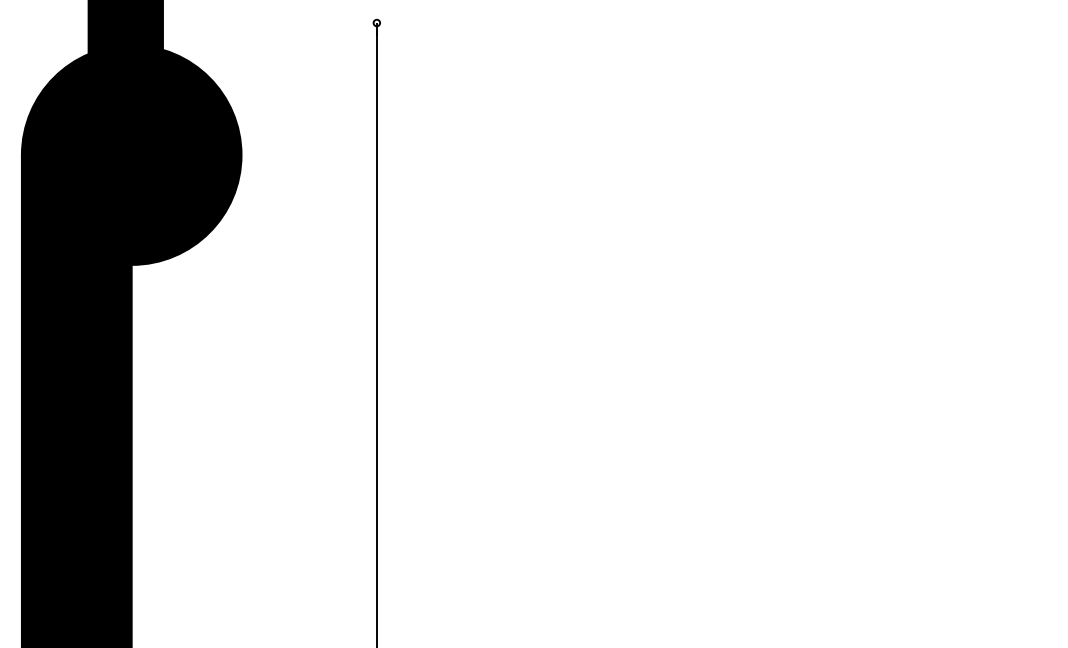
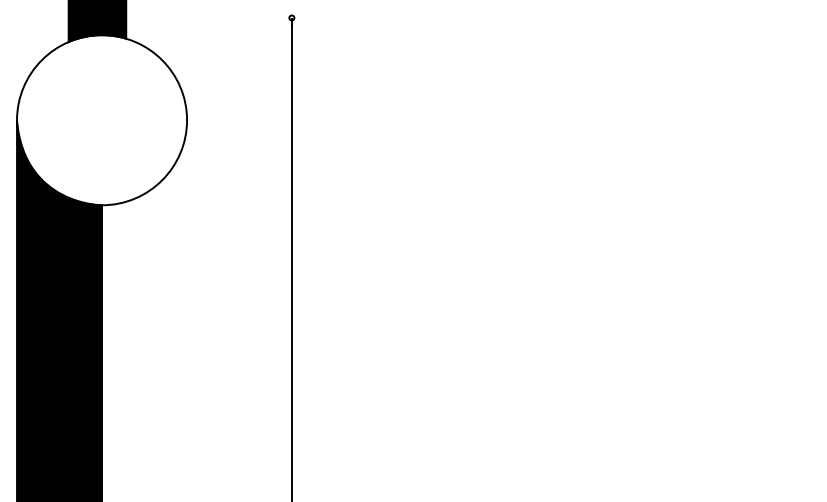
fill: (131, 154) -> (101, 119), removed

